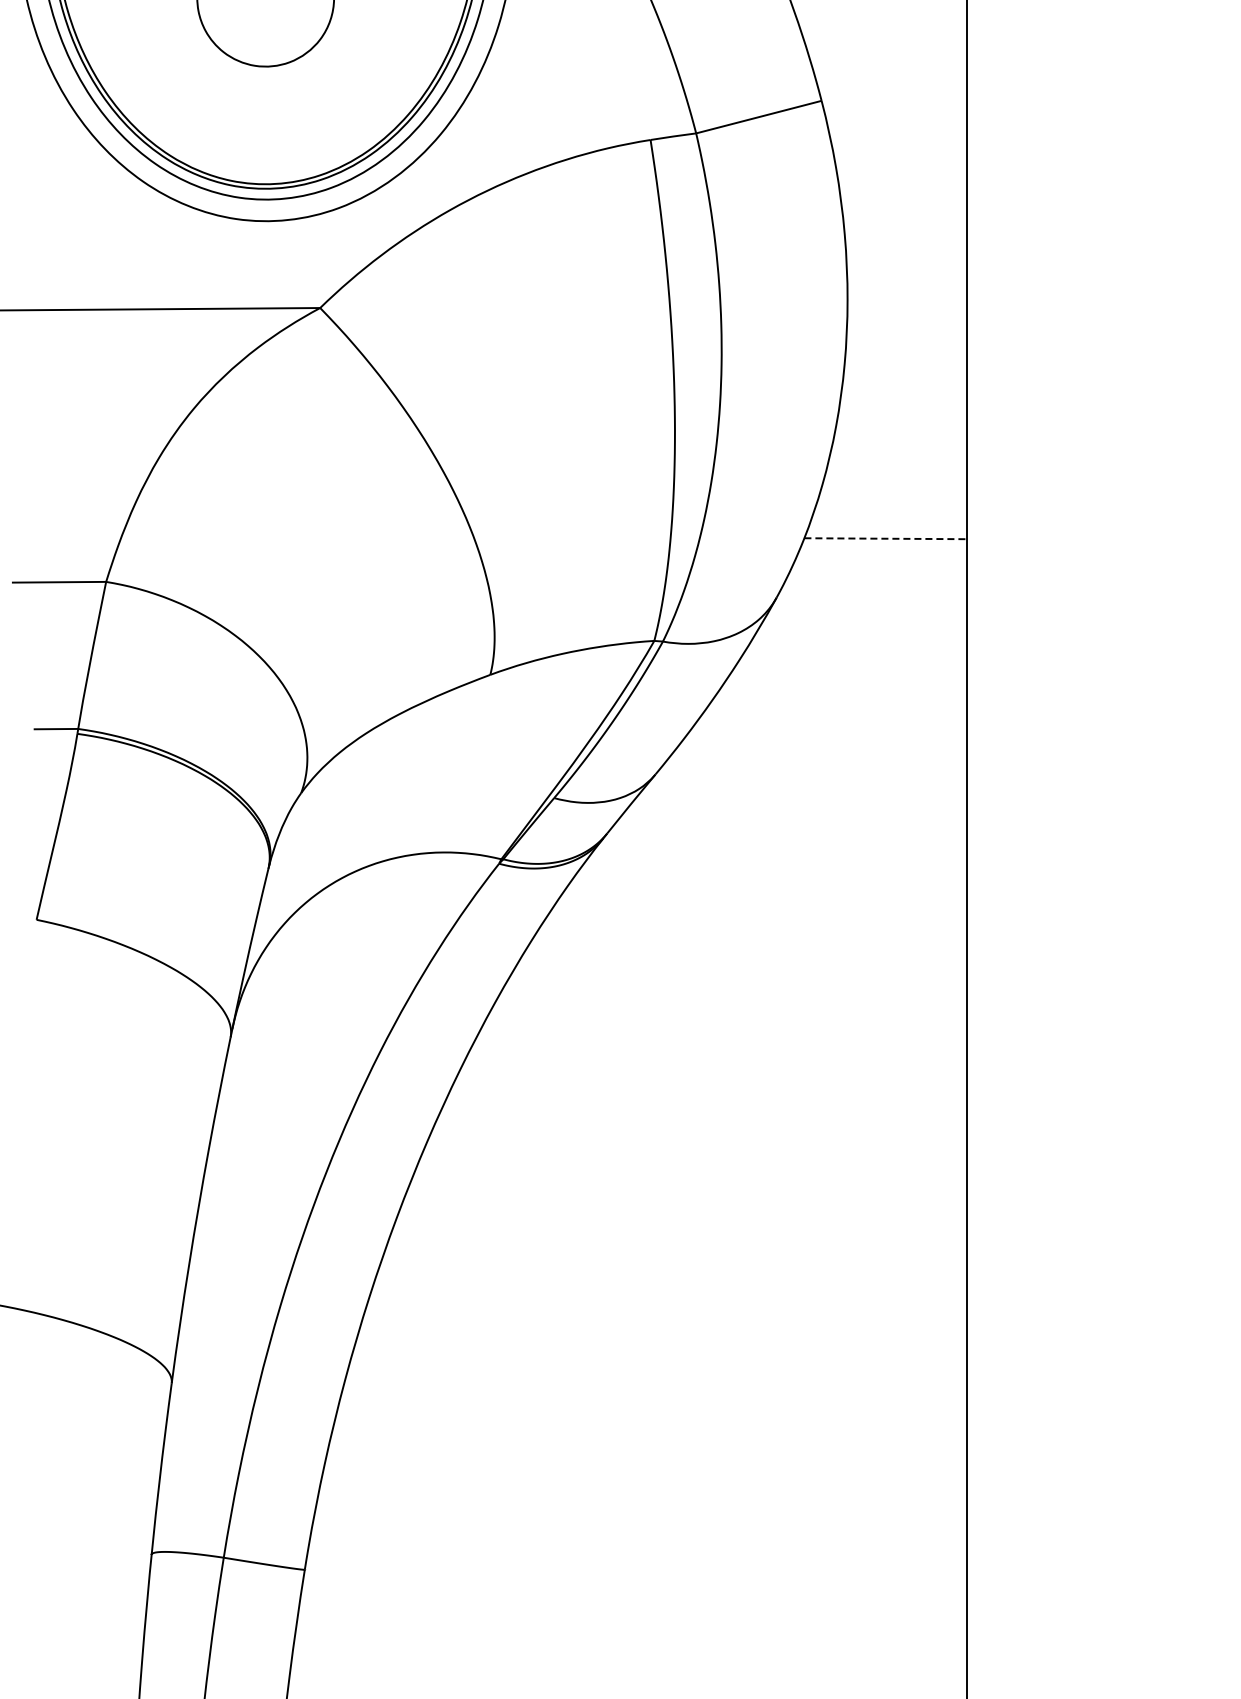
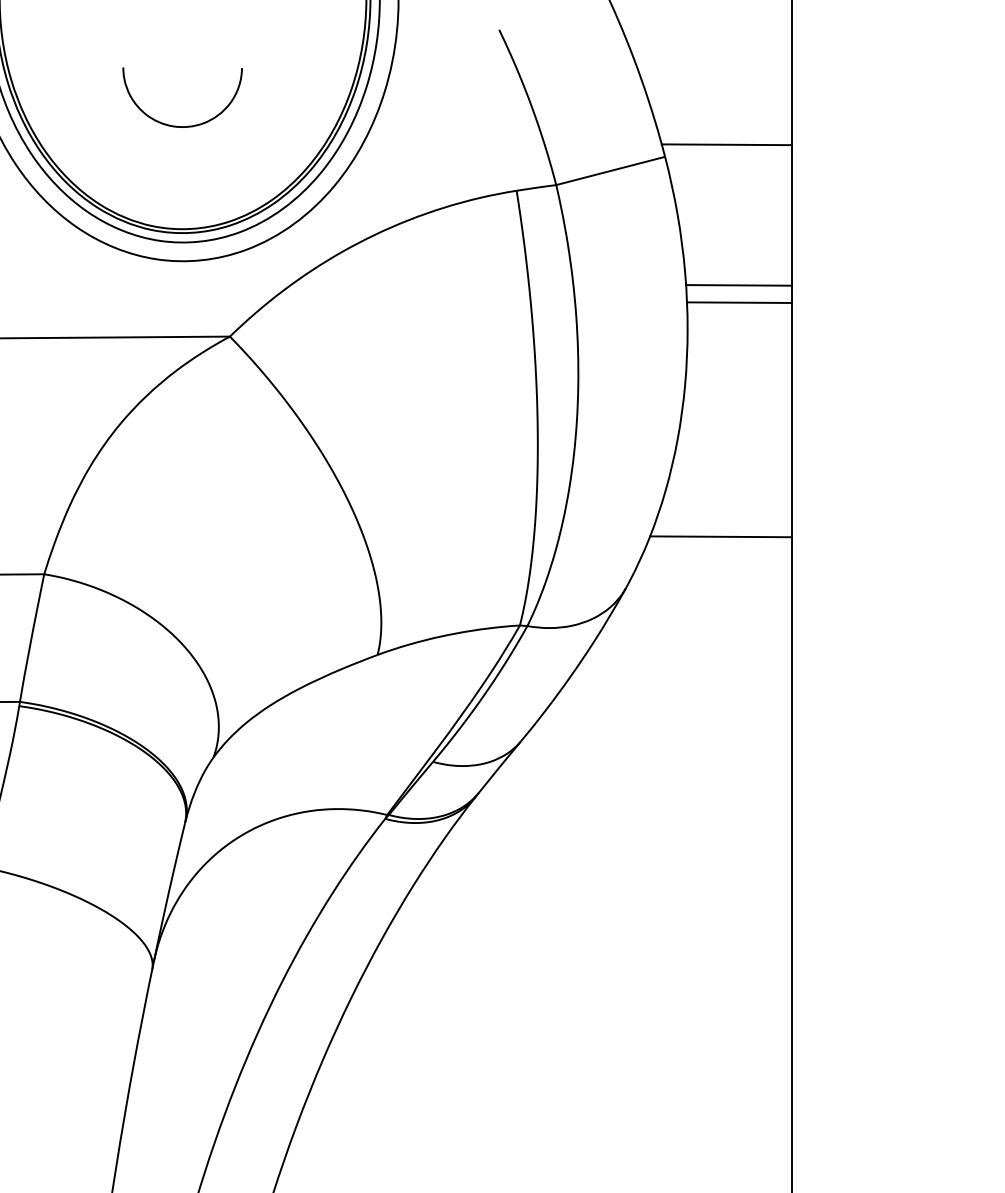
line: (892, 86) -> (726, 144), added
line: (906, 248) -> (738, 284), added
line: (906, 268) -> (738, 302), added
line: (886, 538) -> (721, 536), dashed -> solid

